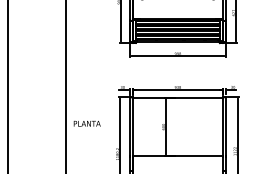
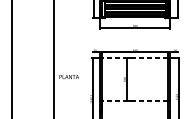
line: (177, 98) -> (134, 58), solid -> dashed
line: (177, 156) -> (134, 100), solid -> dashed

